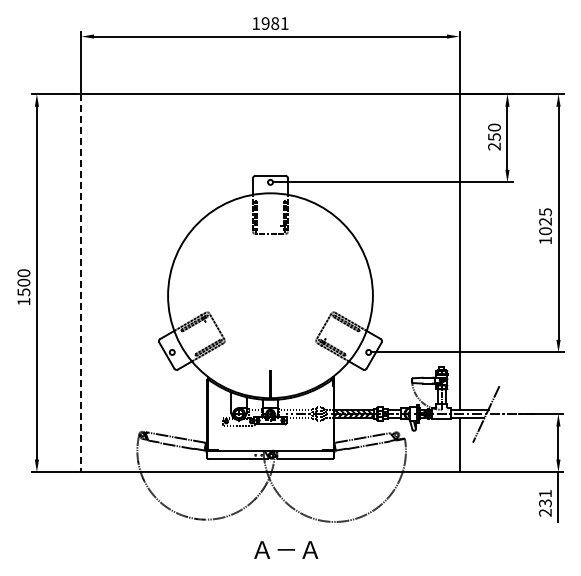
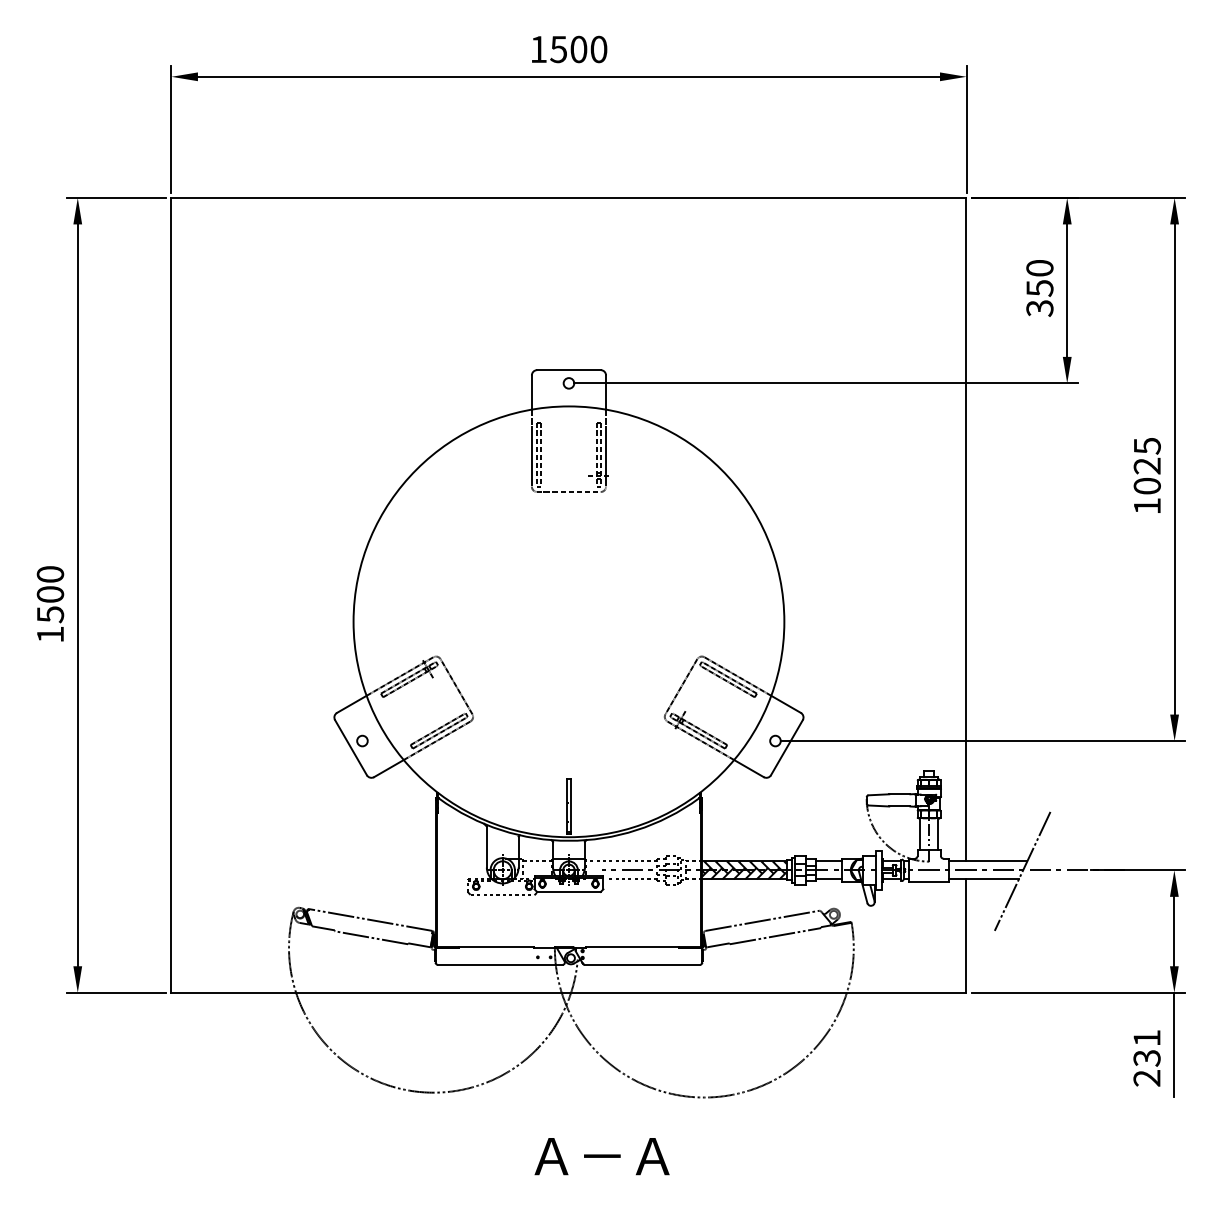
text: (274, 23) -> (577, 49), 1981 -> 1500
text: (494, 146) -> (1039, 307), 250 -> 350
line: (81, 283) -> (171, 596), dashed -> solid

